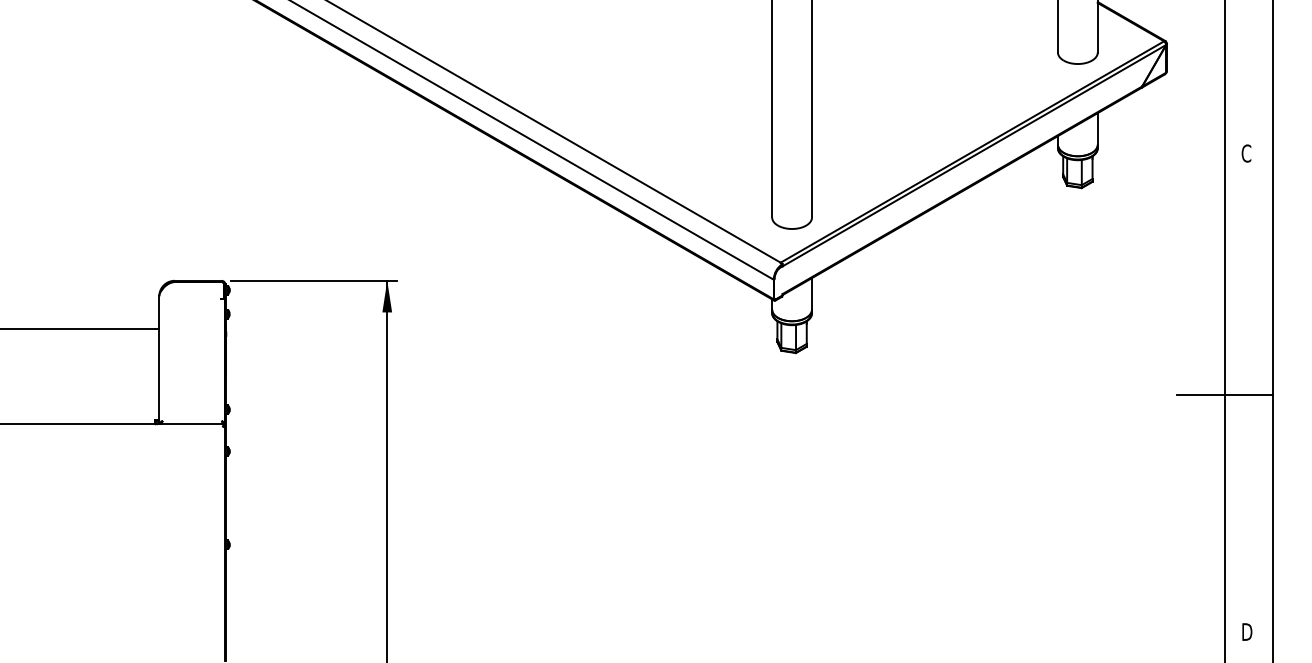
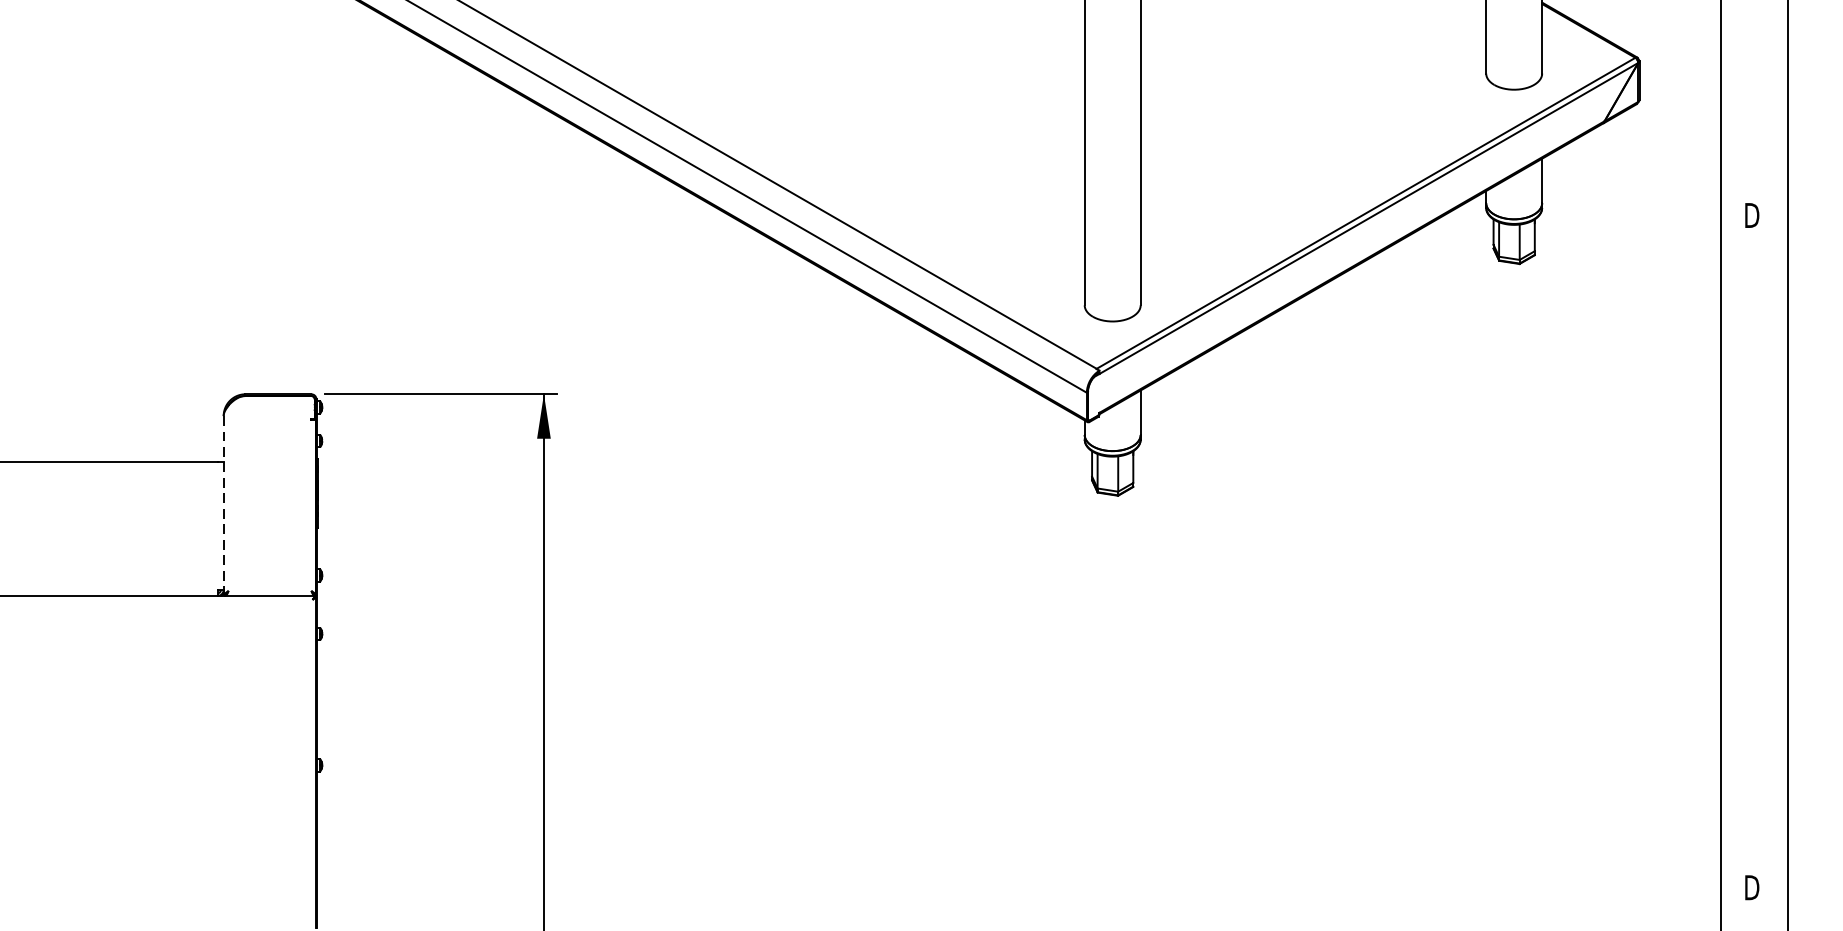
text: (1246, 153) -> (1751, 215), C -> D
line: (159, 359) -> (223, 504), solid -> dashed
line: (1224, 395) -> (1720, 555), removed

